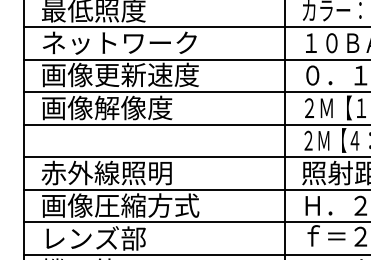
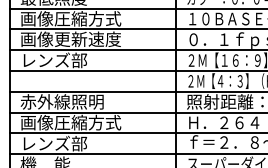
text: (121, 42) -> (71, 18), ネットワーク -> 画像圧縮方式
text: (107, 108) -> (62, 60), 画像解像度 -> レンズ部

